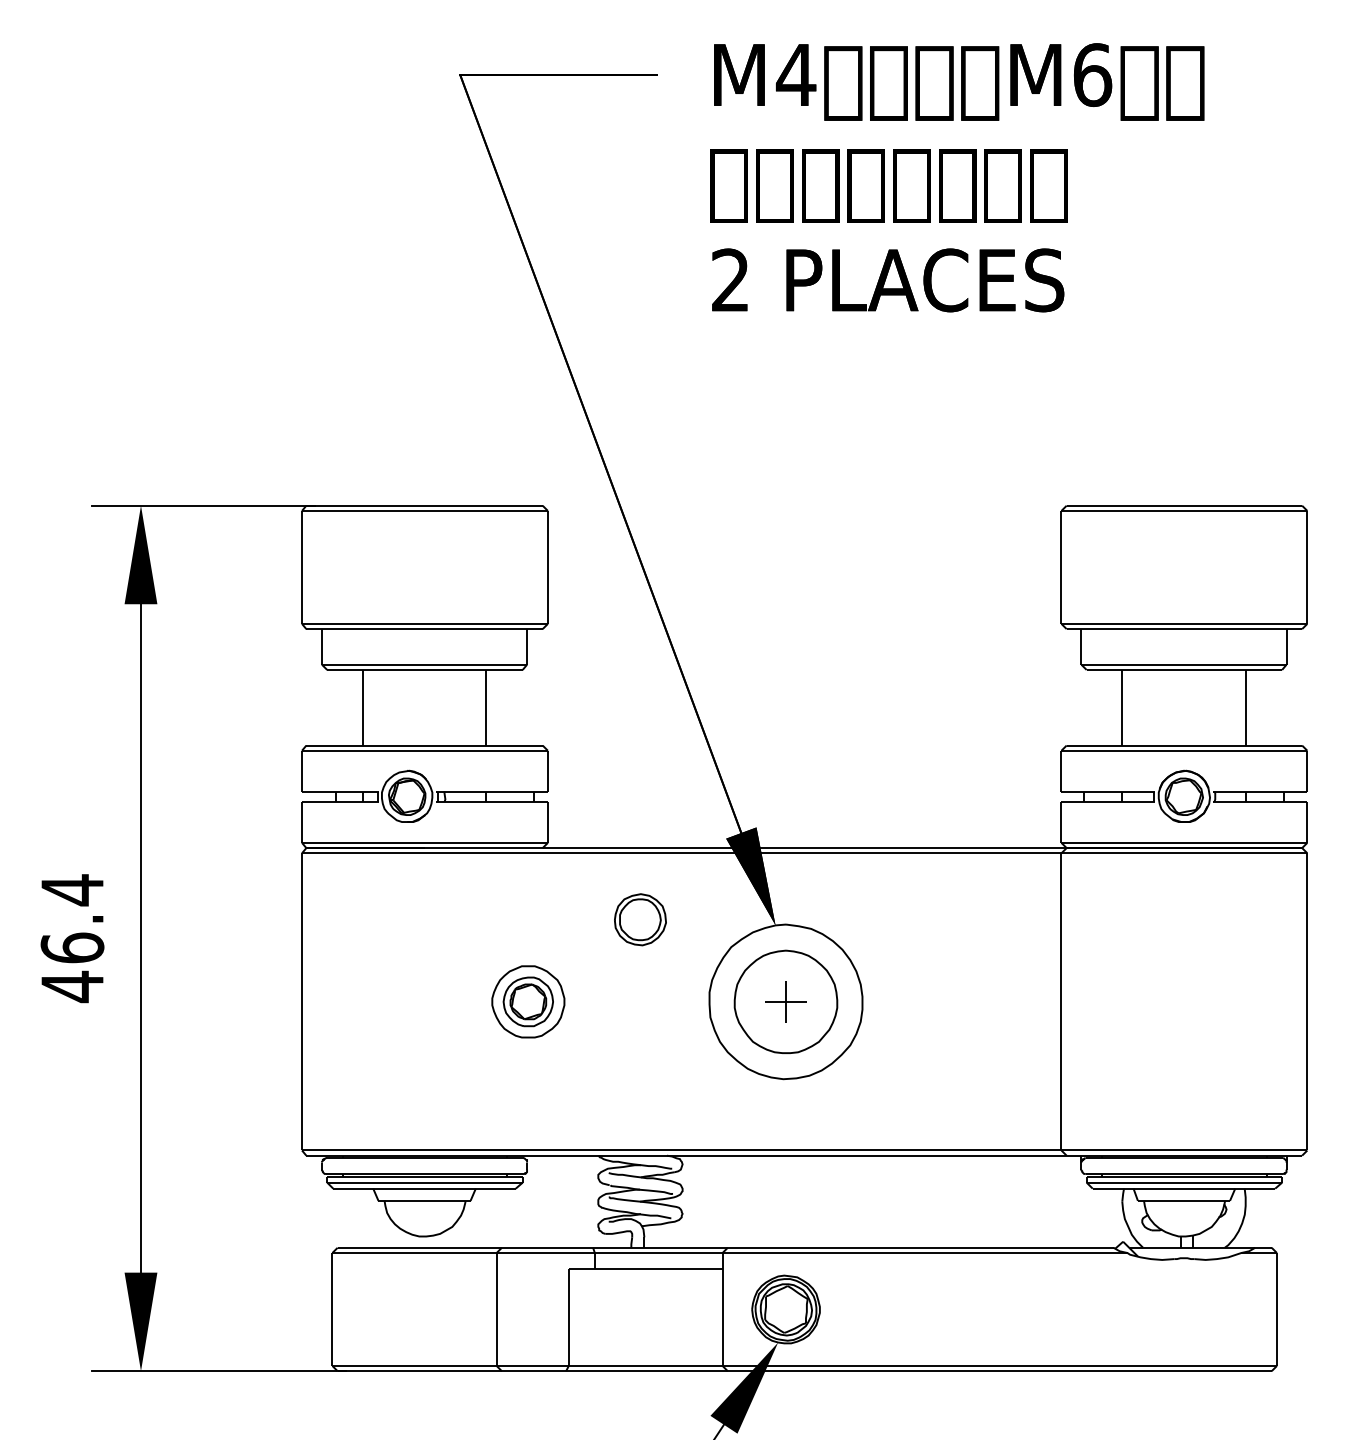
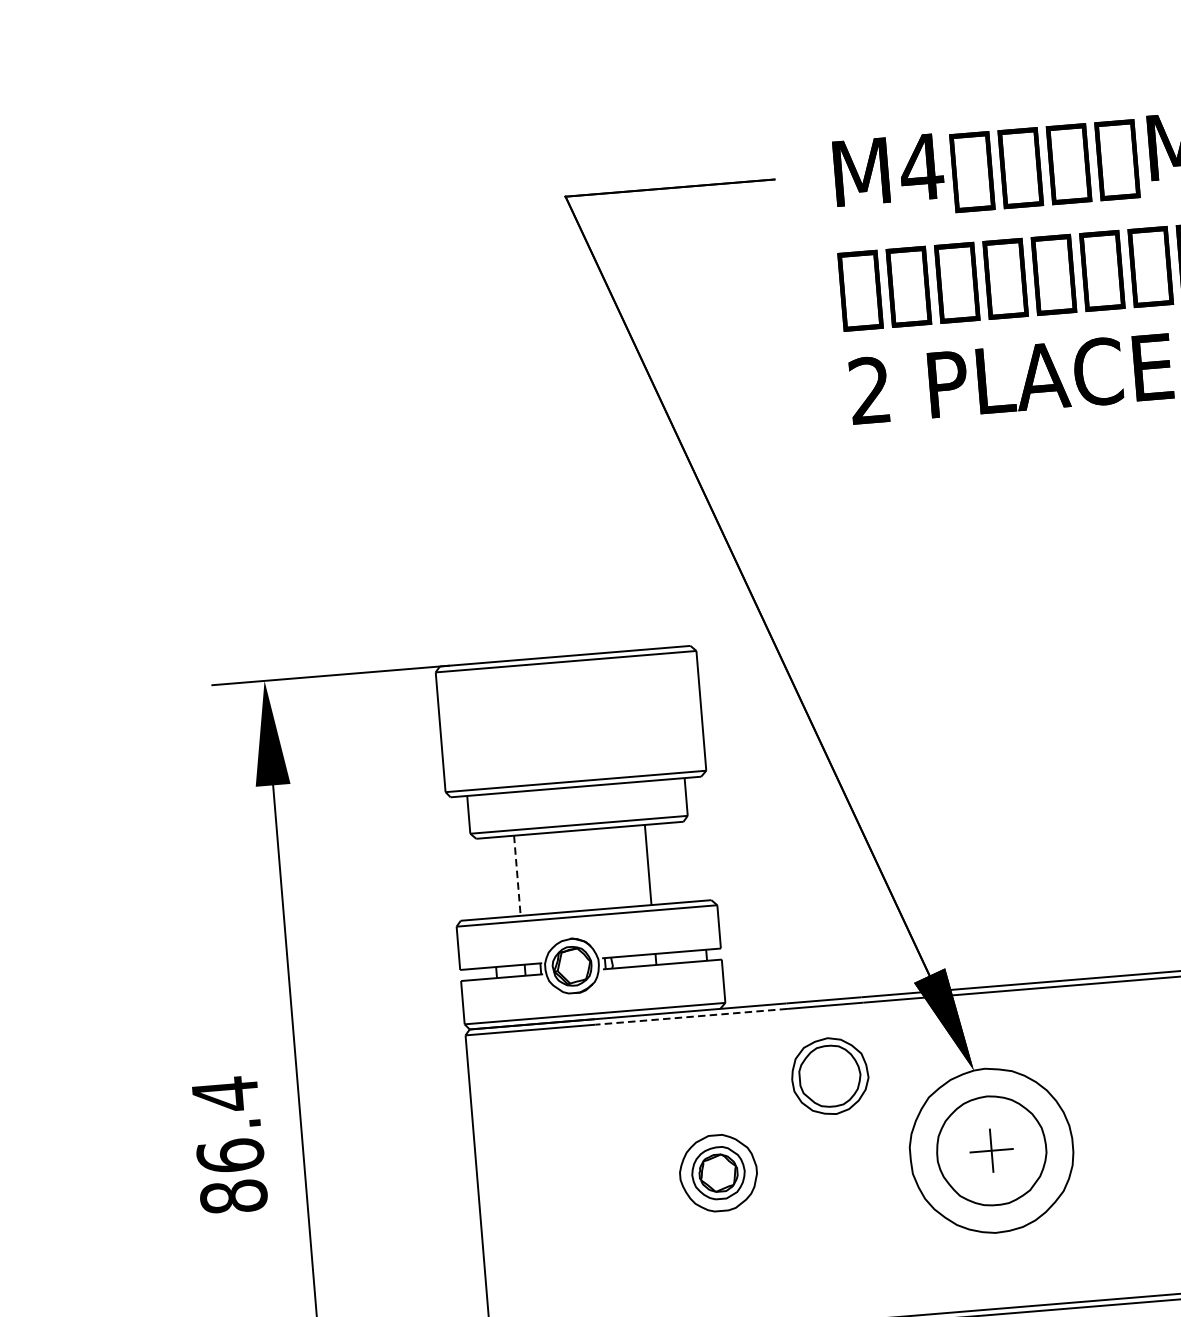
line: (362, 707) -> (516, 875), solid -> dashed
line: (514, 853) -> (690, 1017), solid -> dashed
part: (640, 919) -> (830, 1076), size x1.4
text: (72, 986) -> (233, 1196), 46.4 -> 86.4

